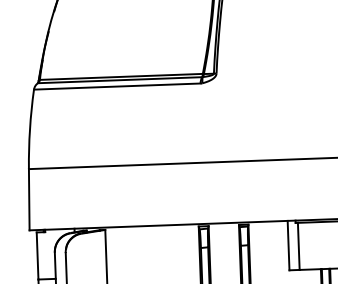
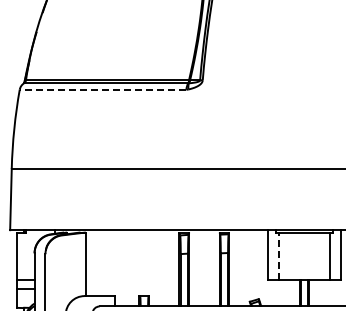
line: (116, 86) -> (102, 89), solid -> dashed
line: (298, 246) -> (278, 256), solid -> dashed

